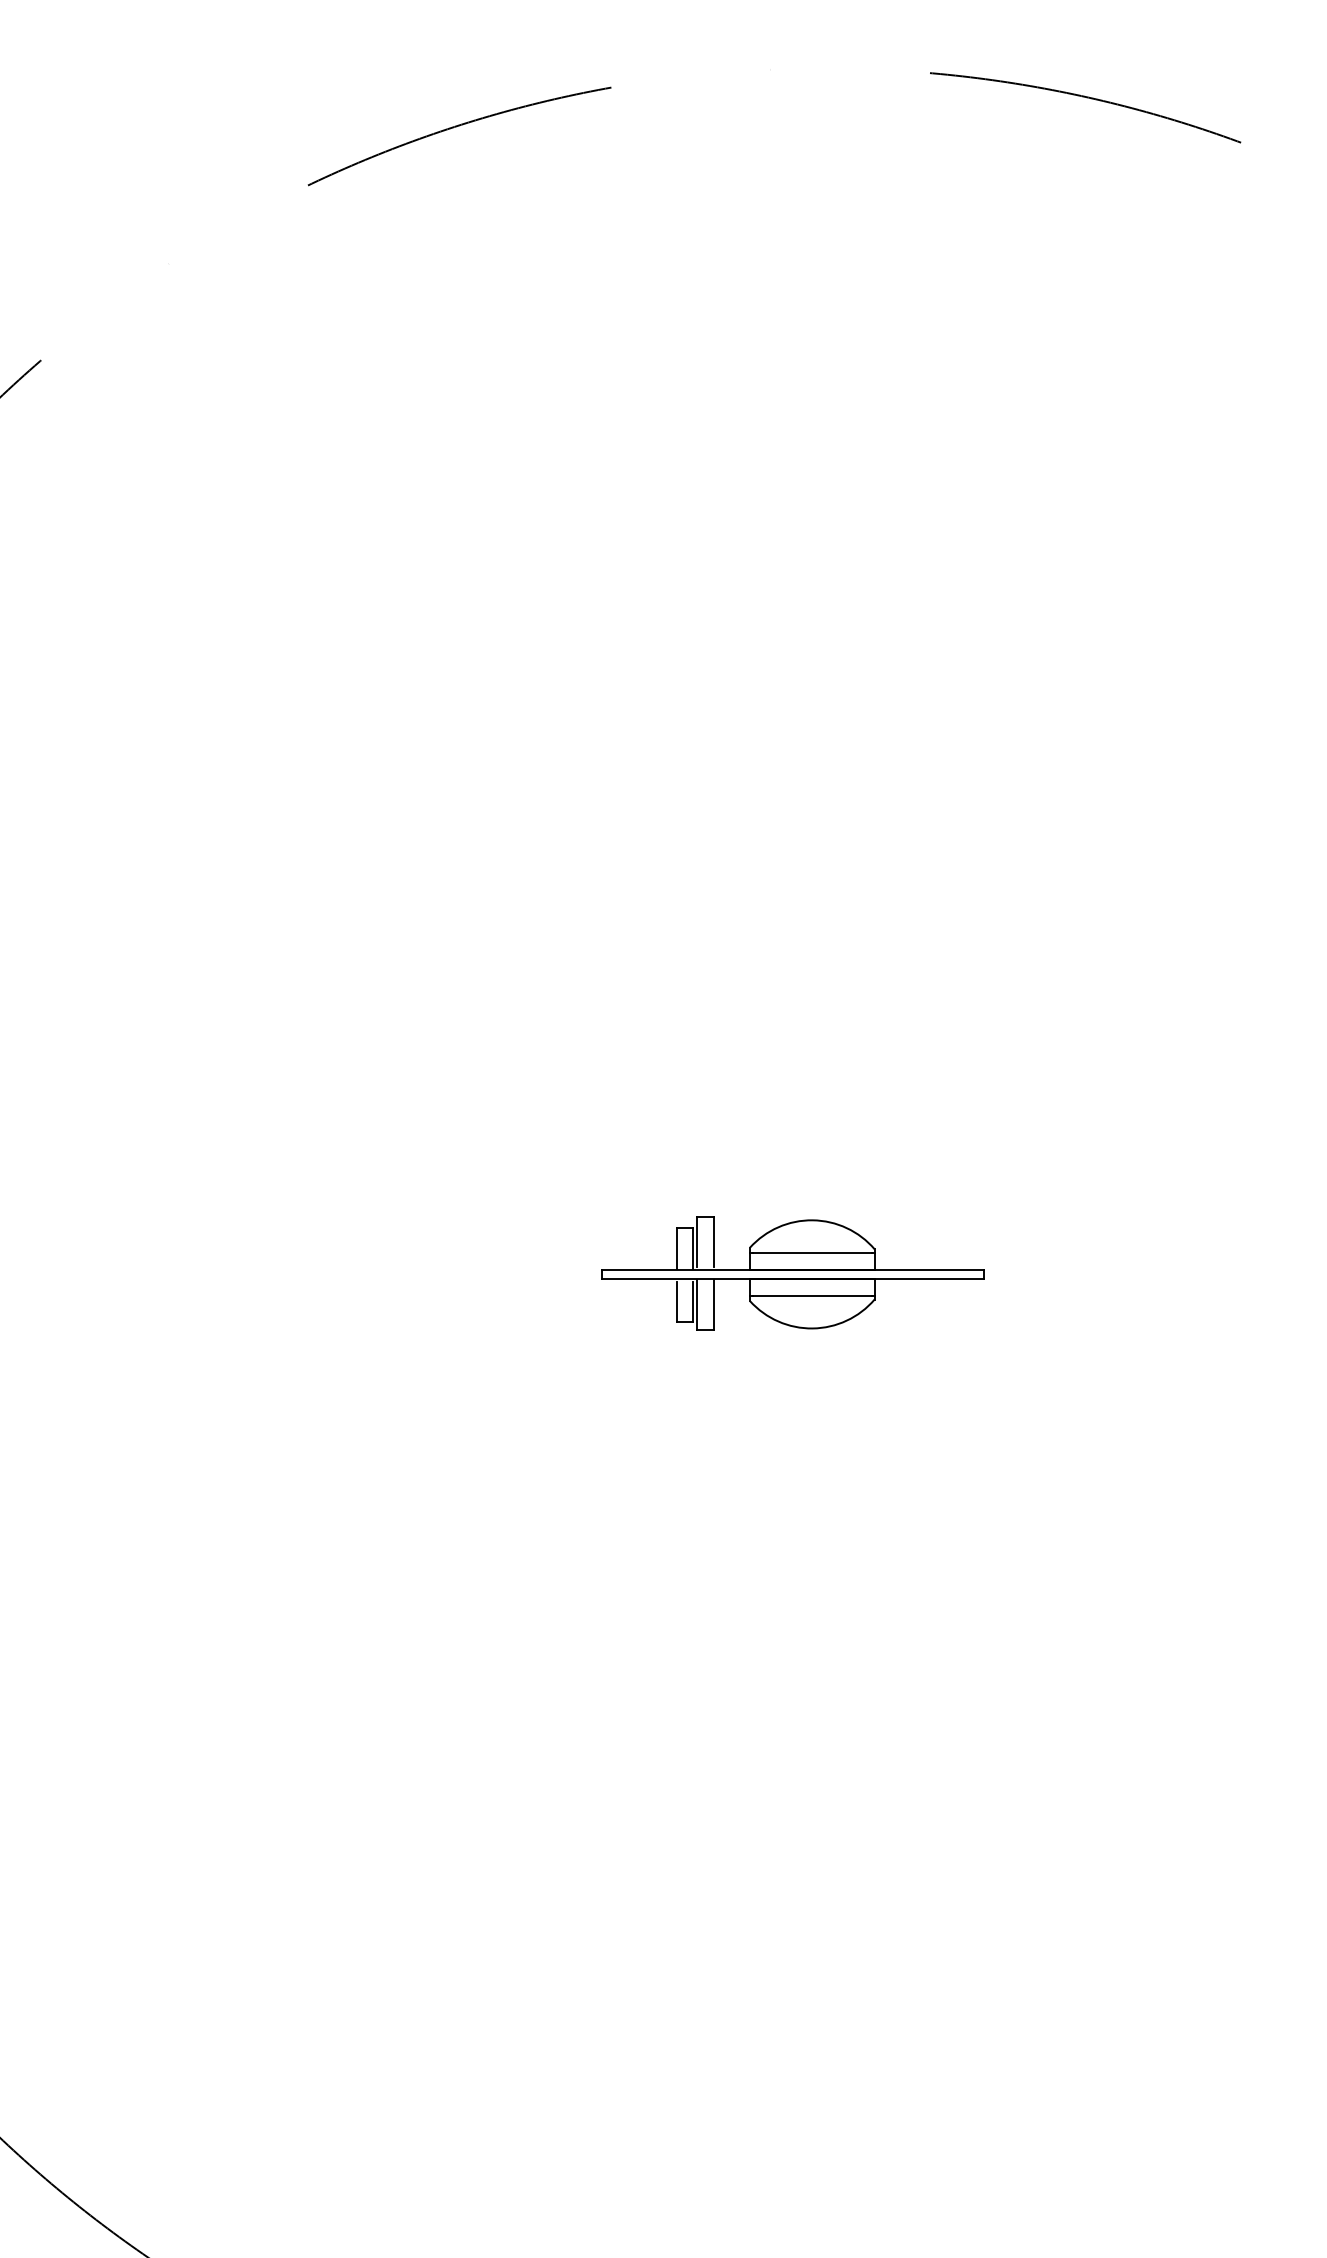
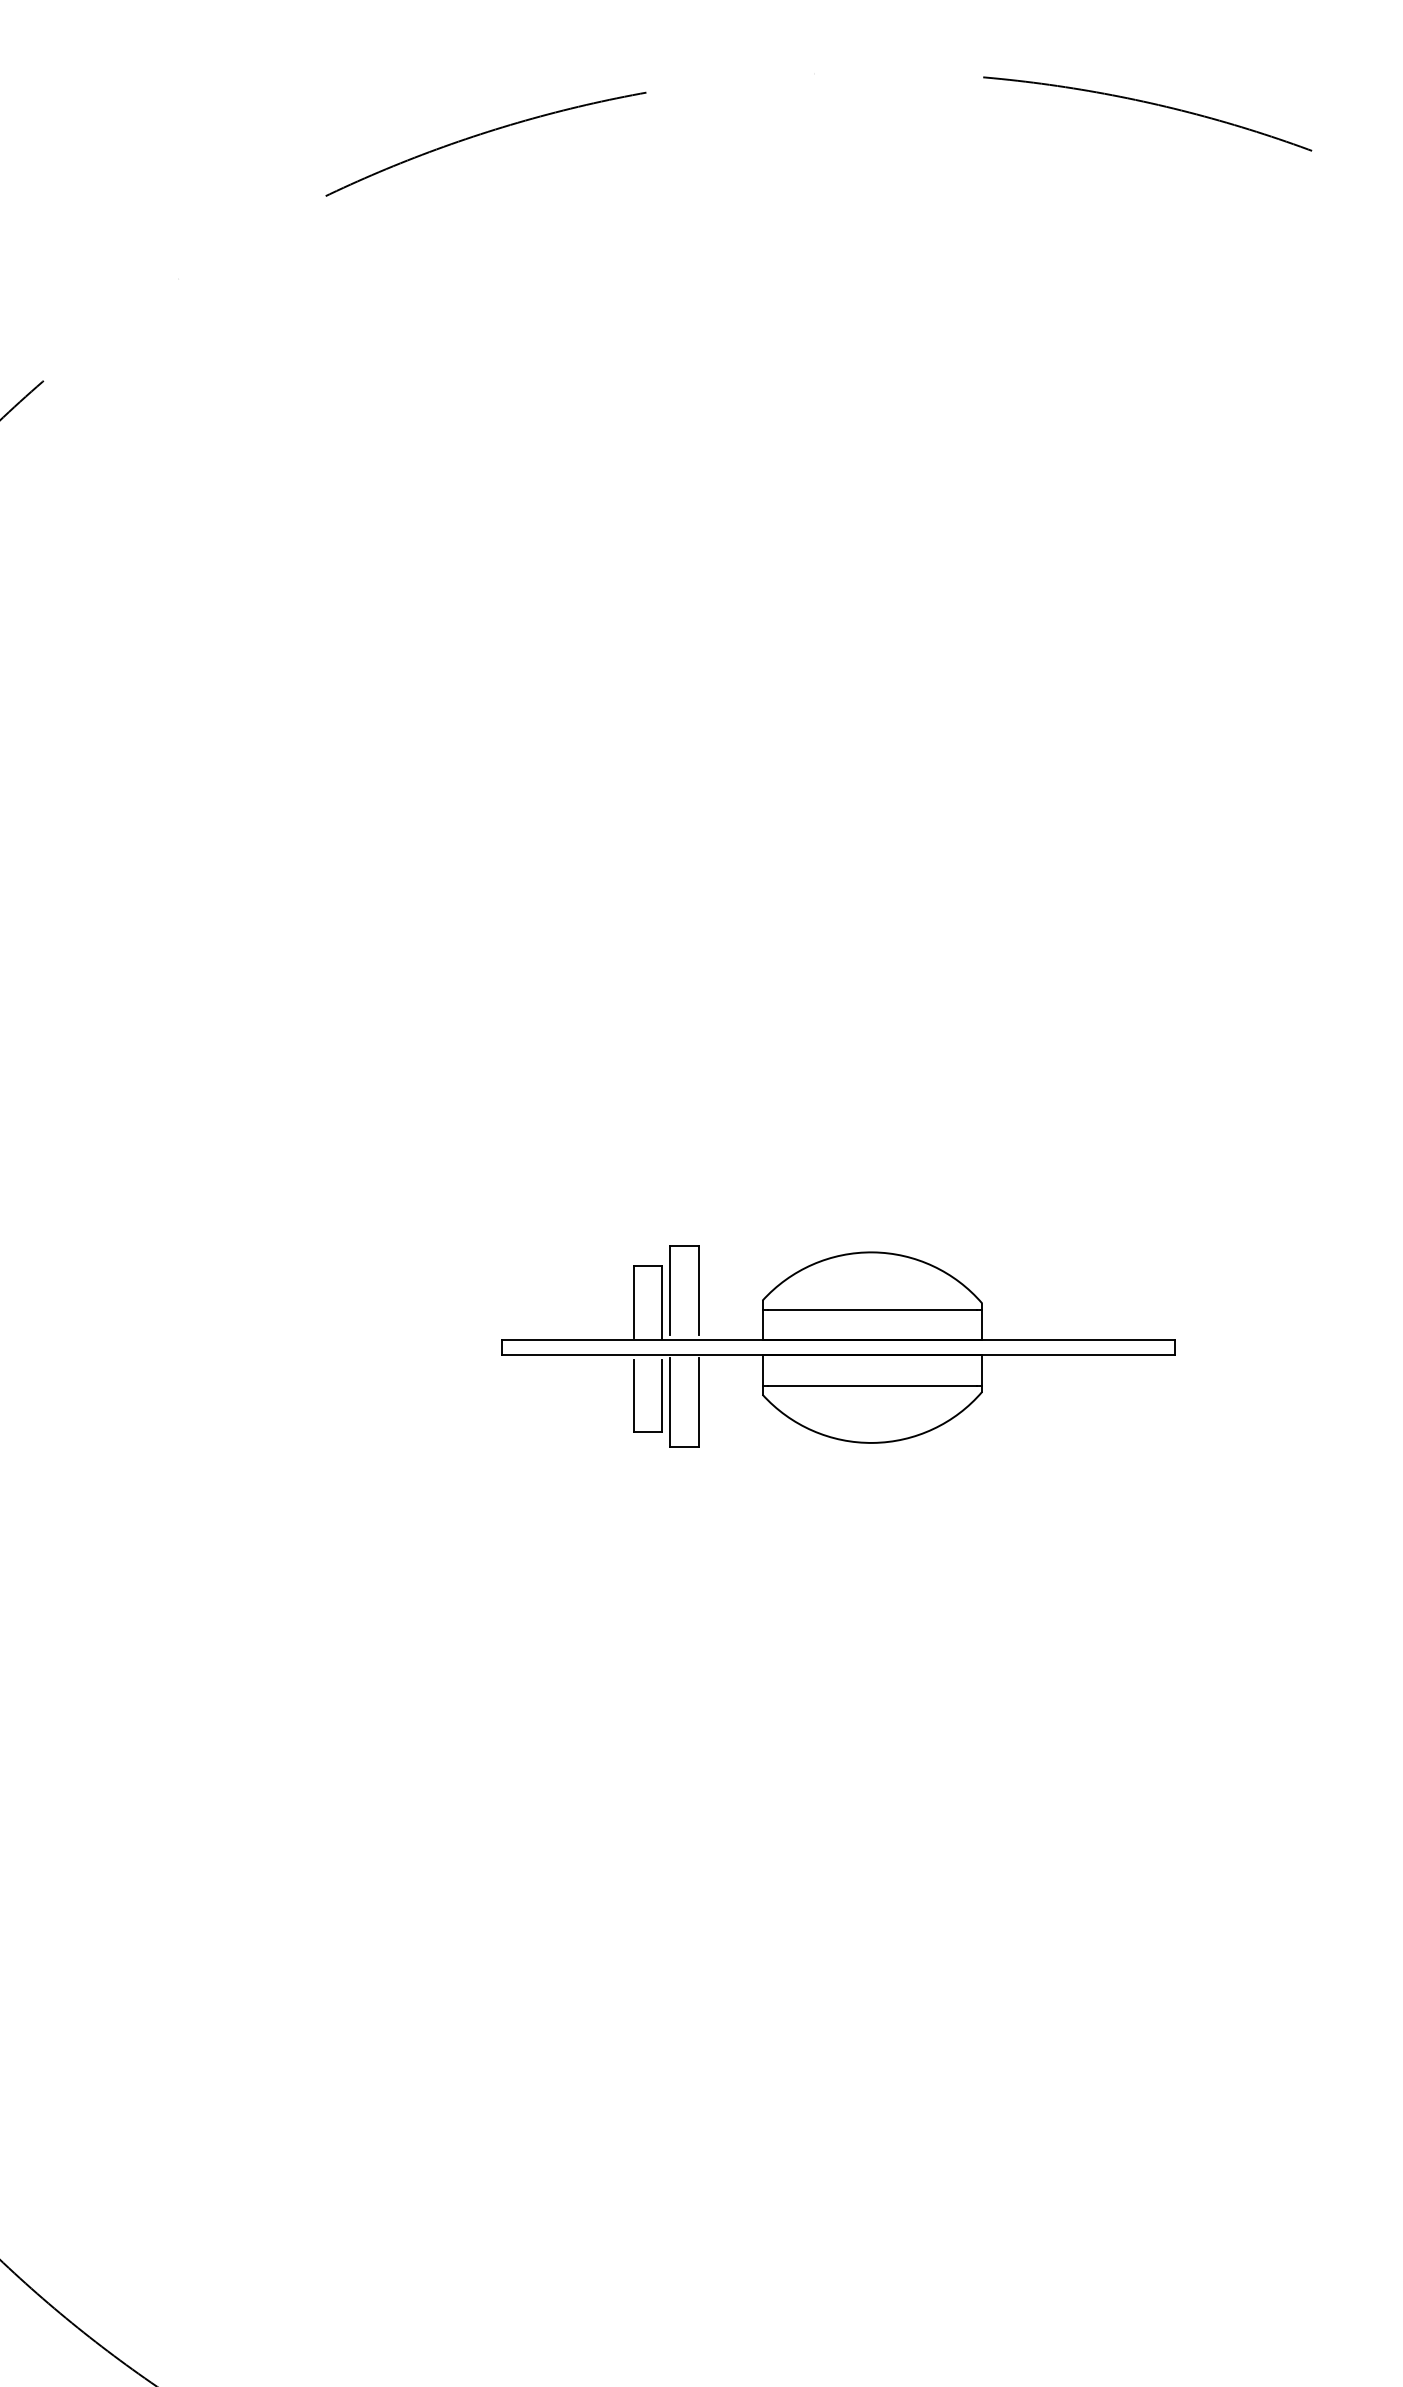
part: (793, 1273) -> (838, 1346), size x1.67

